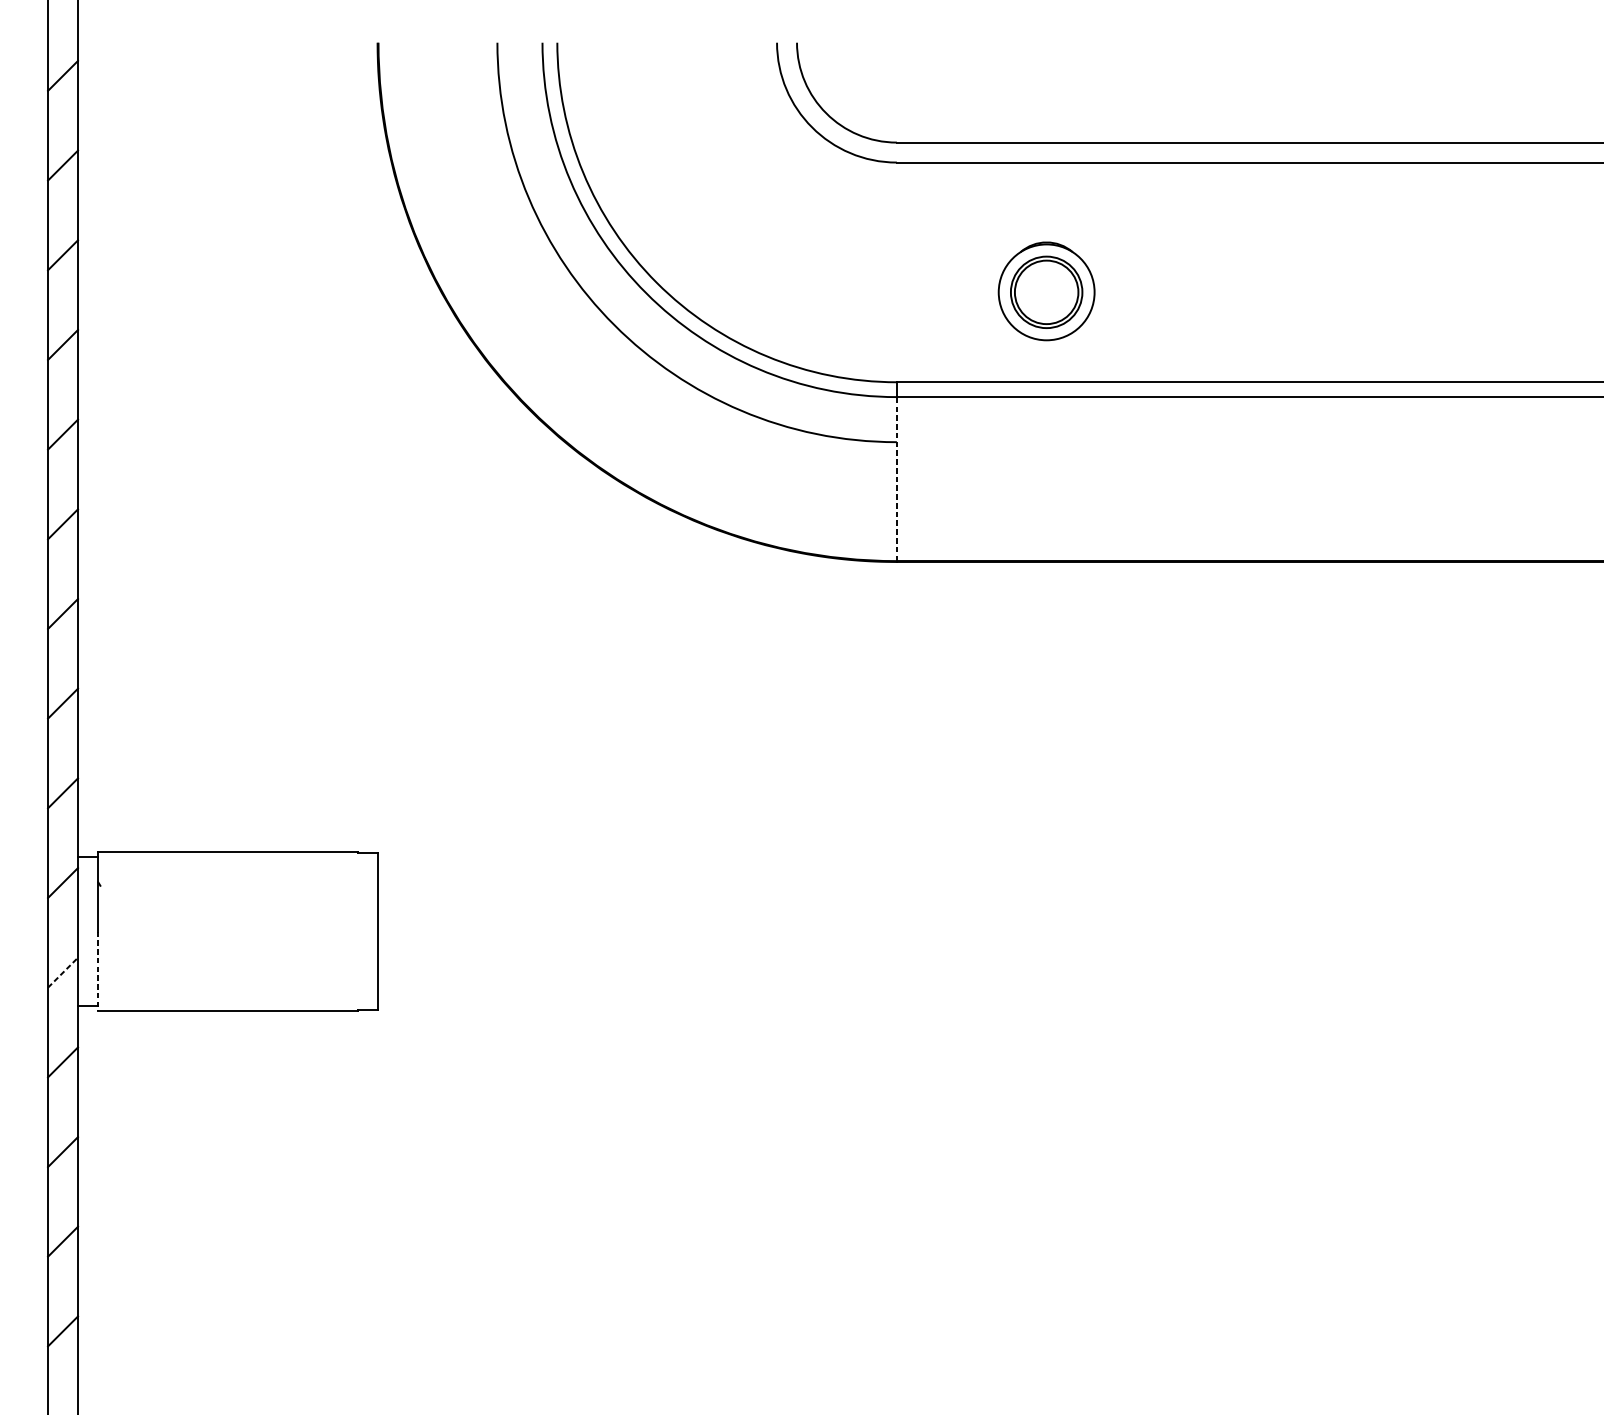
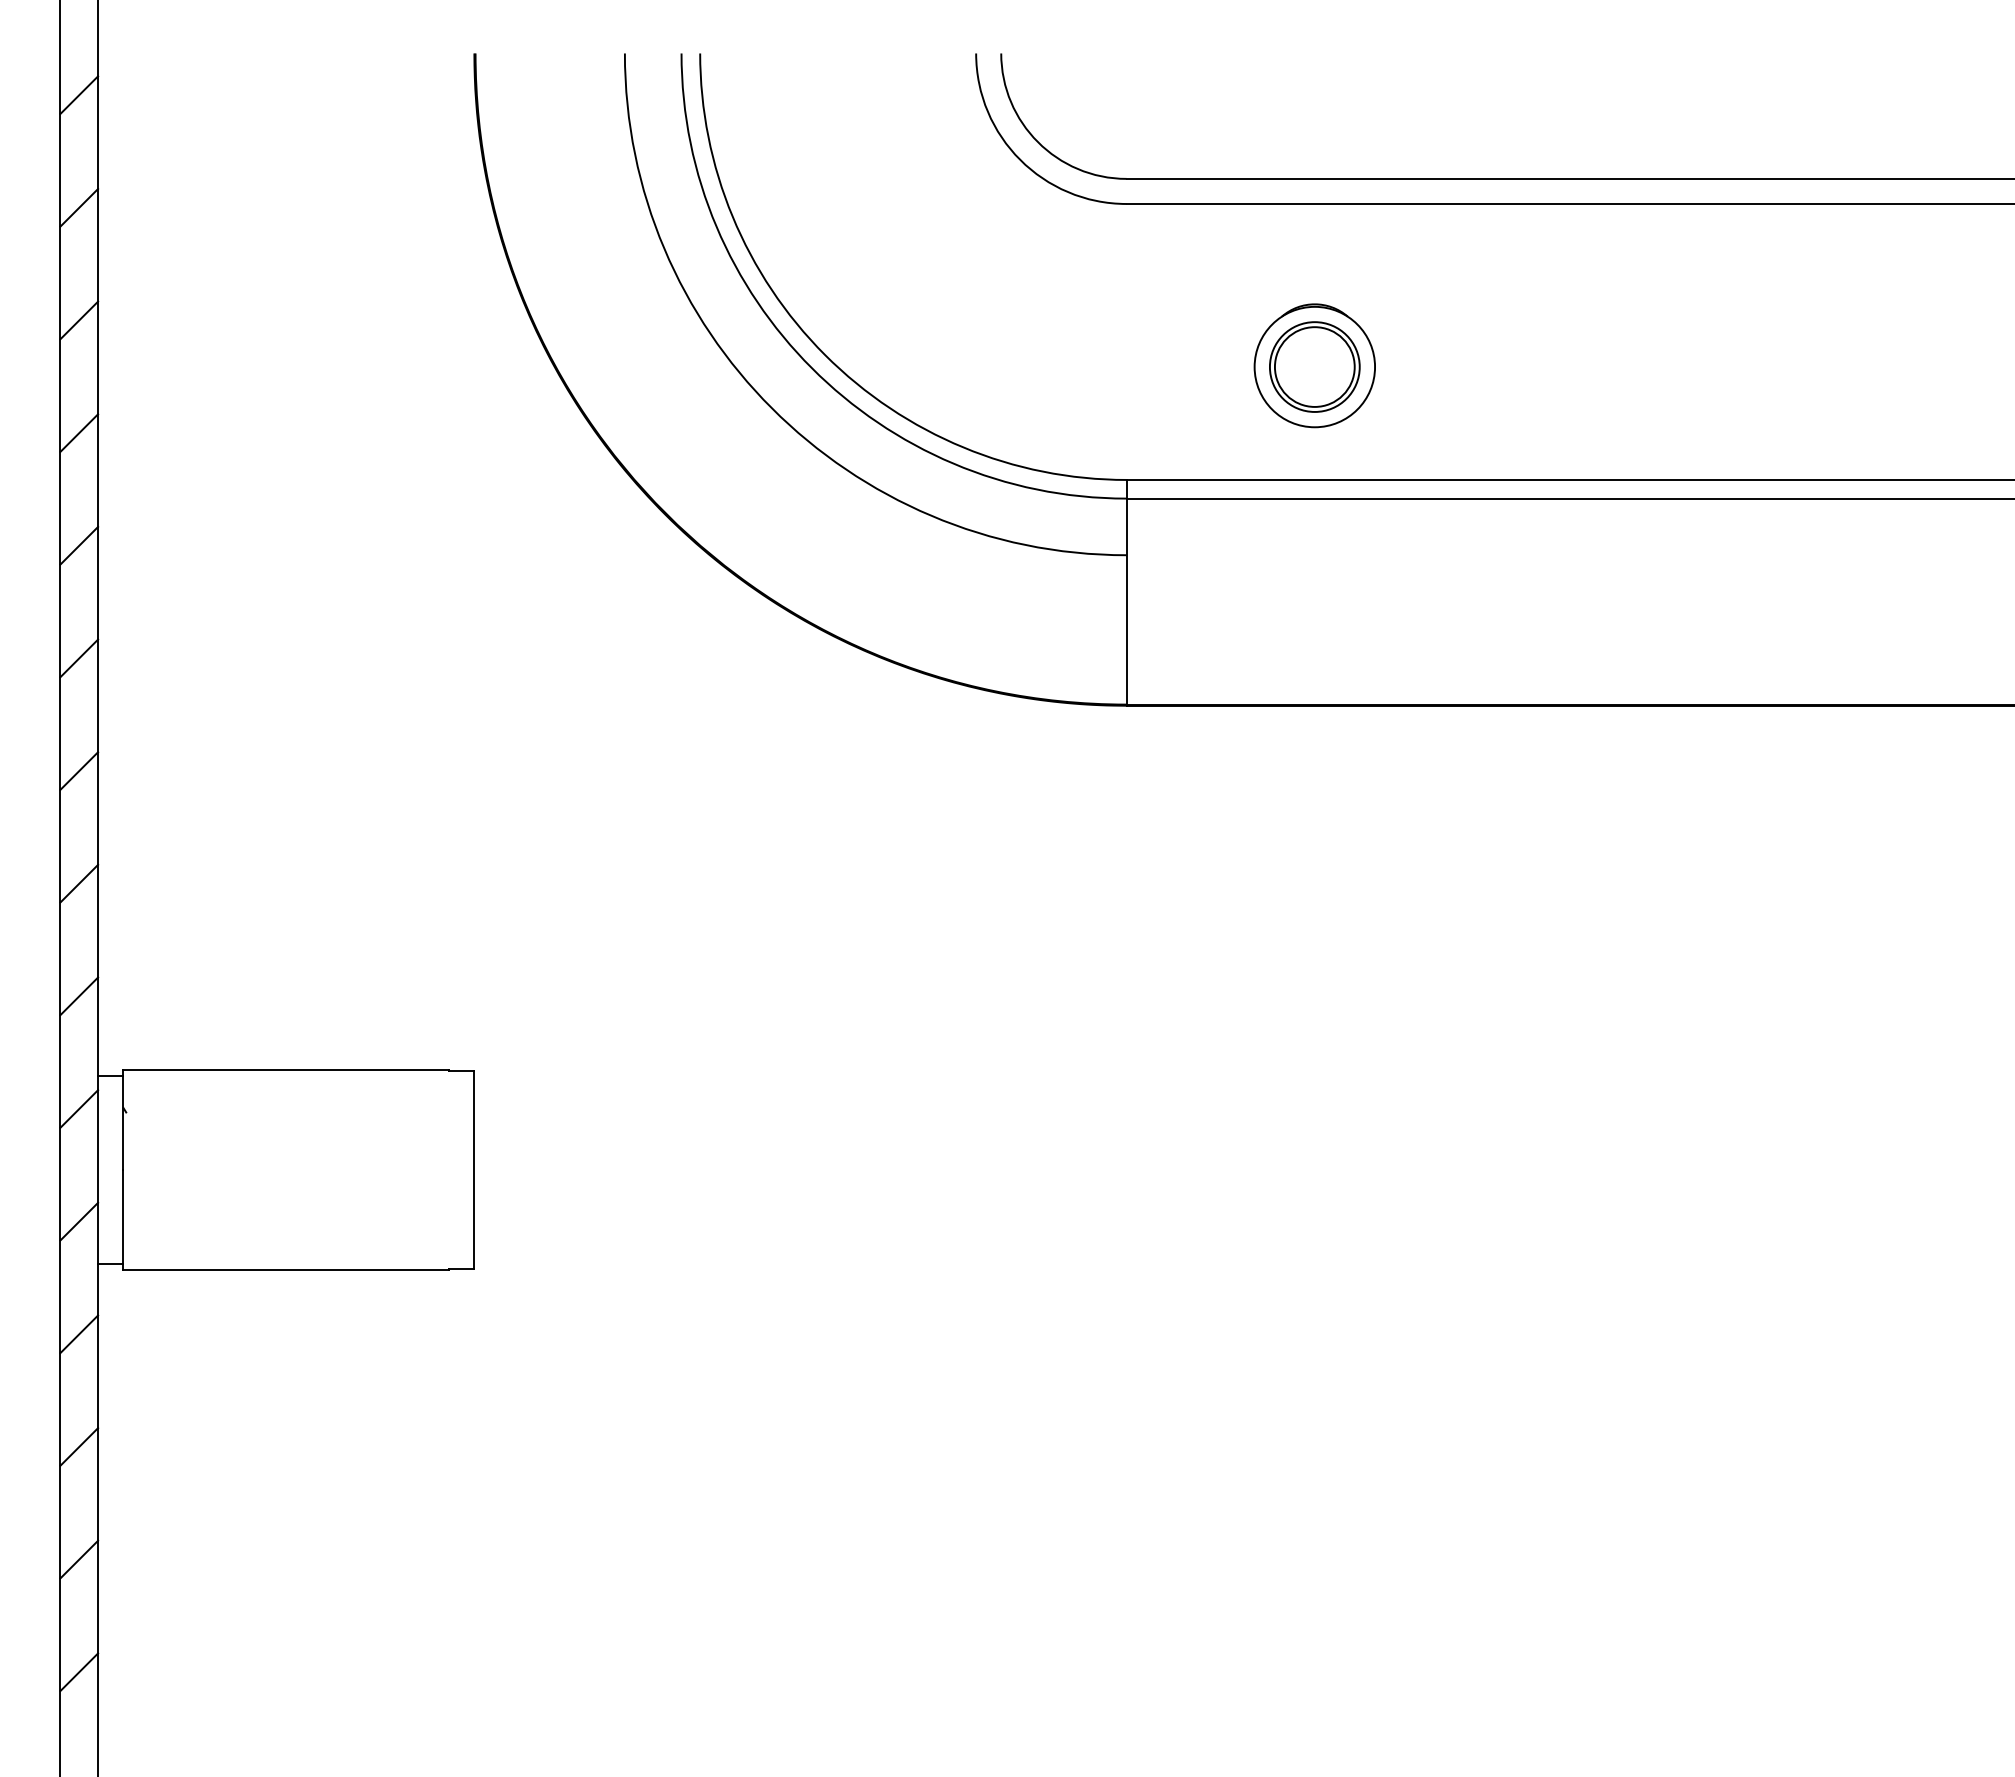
line: (896, 479) -> (1126, 601), dashed -> solid
line: (98, 971) -> (123, 1220), dashed -> solid
line: (63, 972) -> (79, 1221), dashed -> solid

